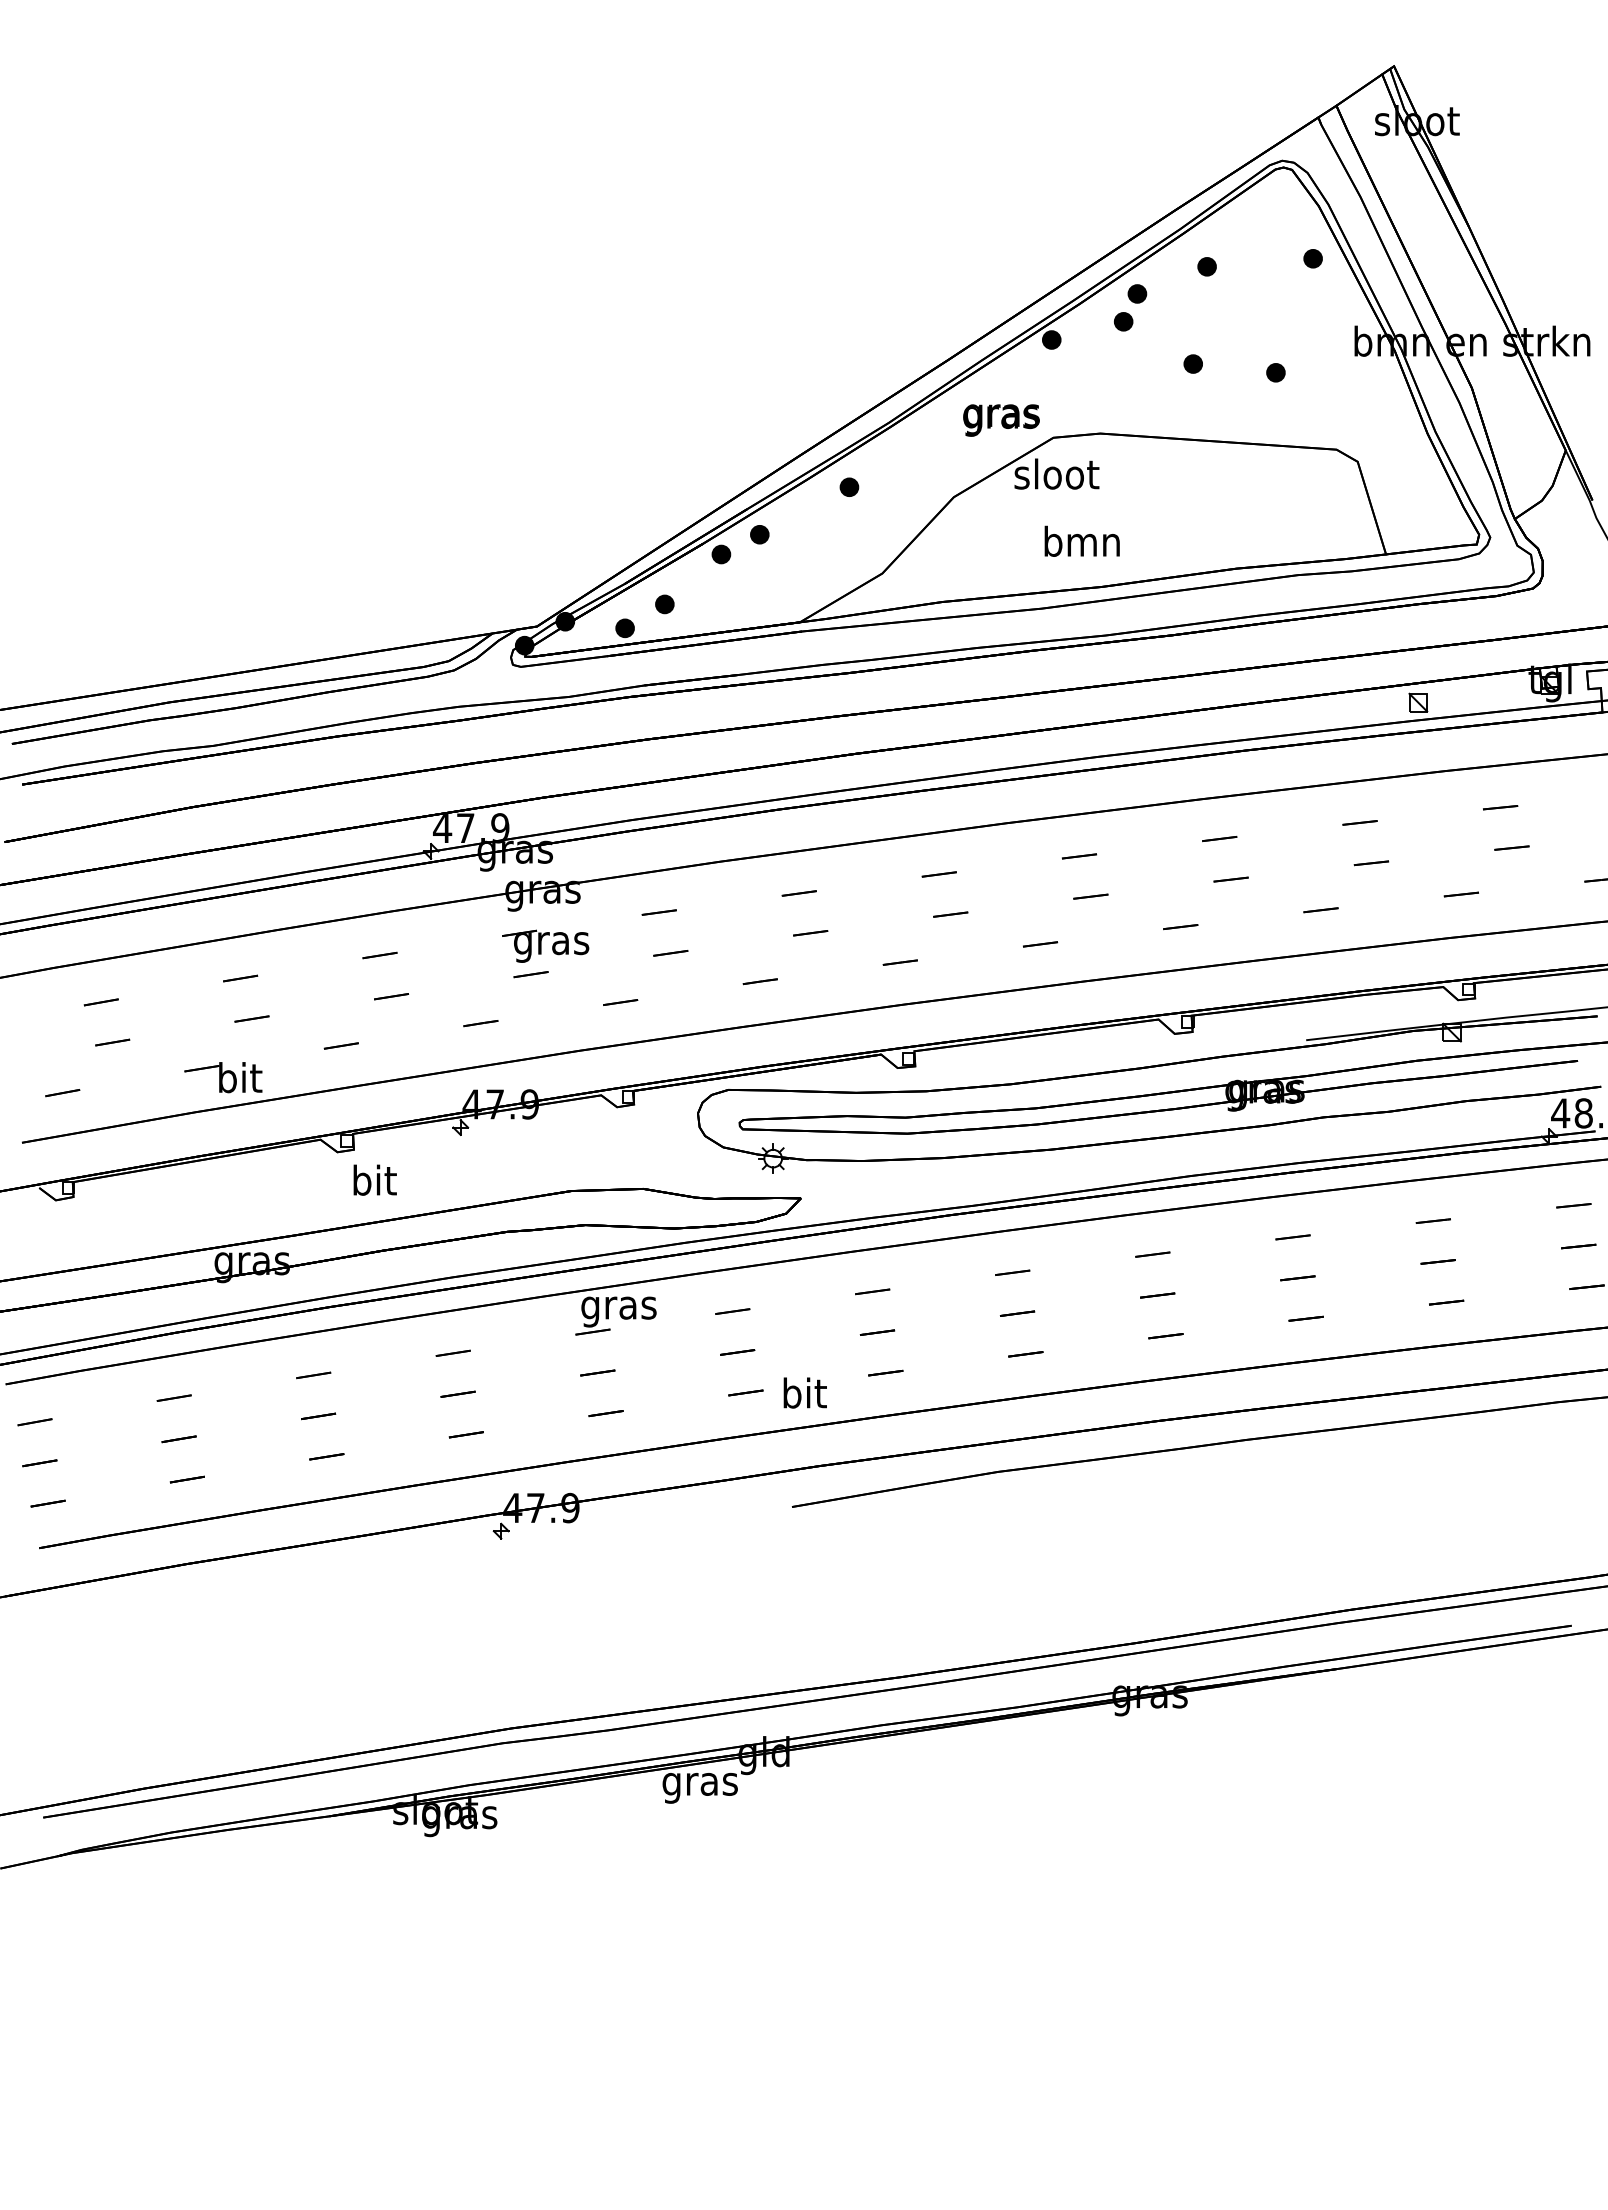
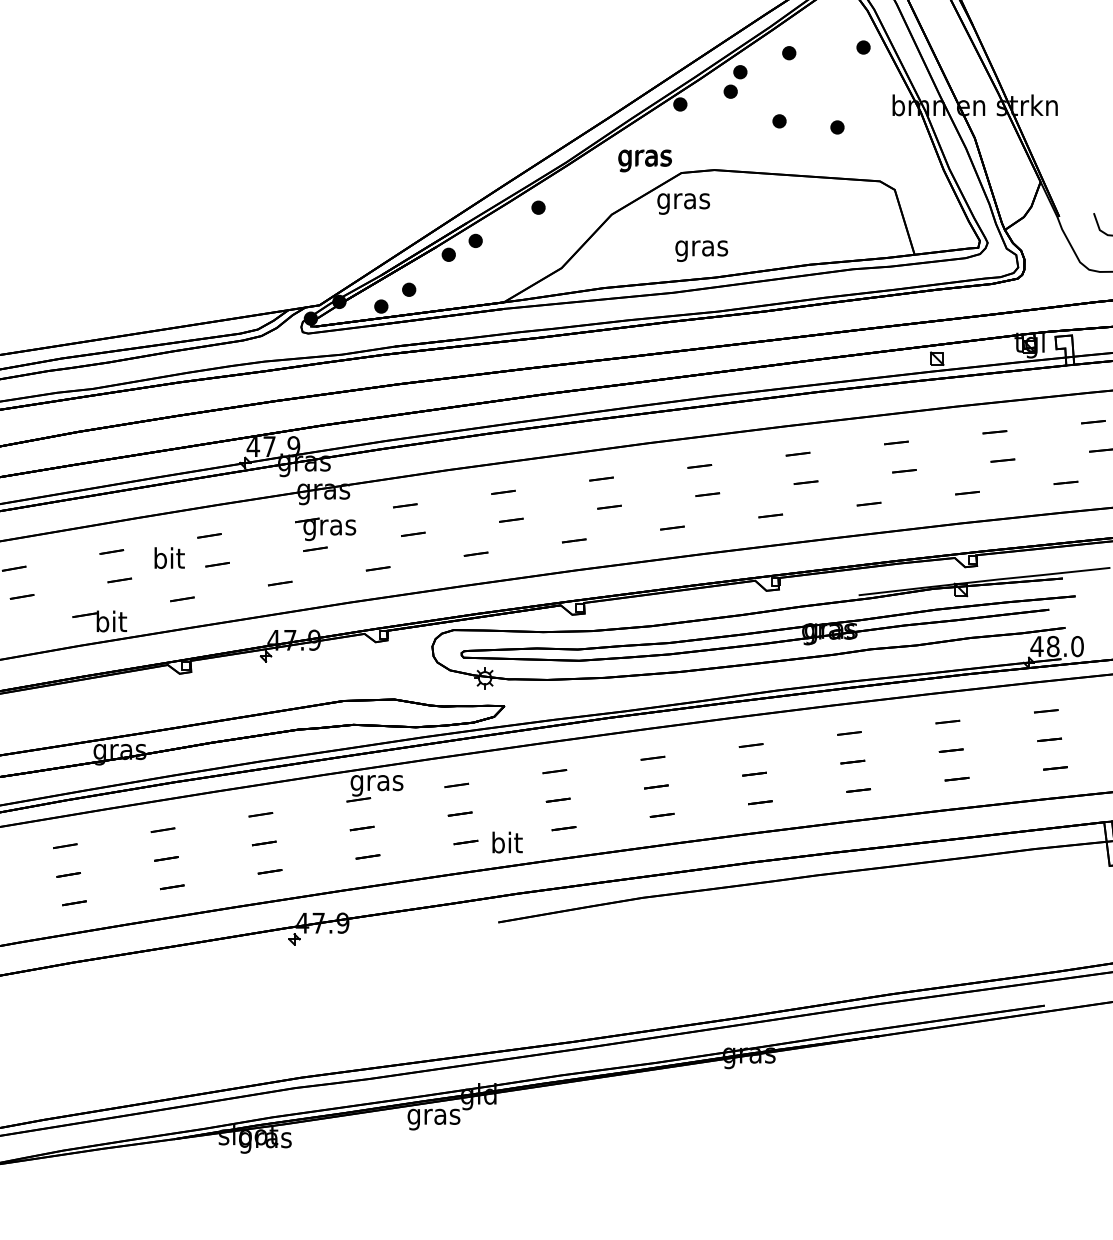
text: (1056, 477) -> (683, 200), sloot -> gras
text: (1081, 544) -> (701, 247), bmn -> gras
text: (374, 1179) -> (169, 557), moved

